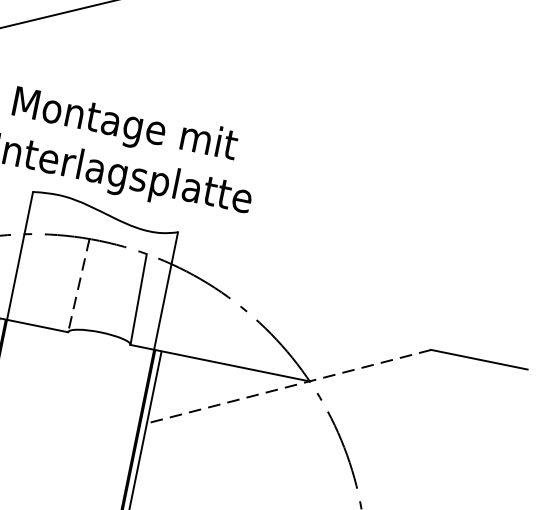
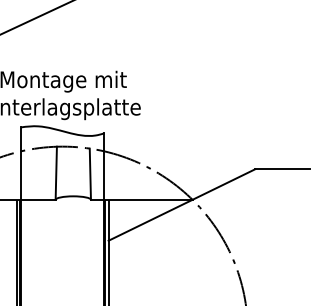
line: (79, 286) -> (56, 173), dashed -> solid
line: (288, 387) -> (181, 205), dashed -> solid

